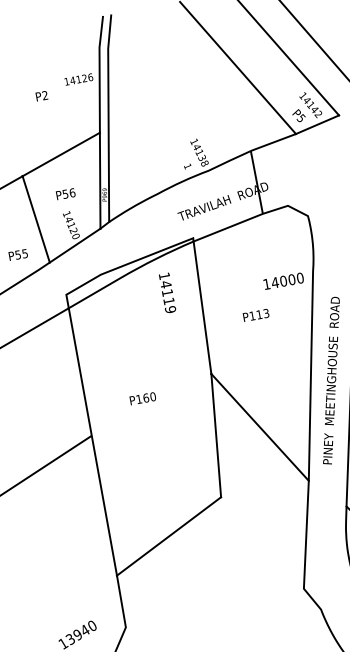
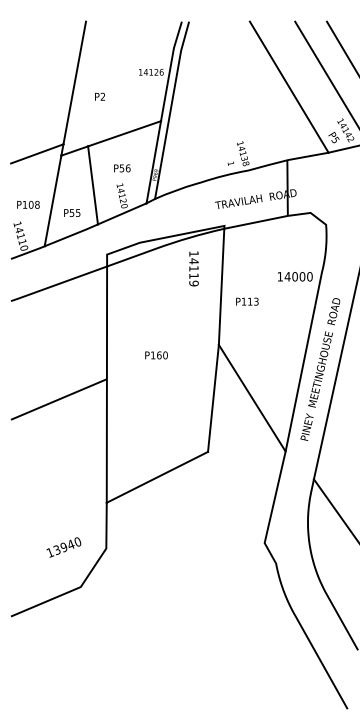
text: (41, 95) -> (99, 96), moved
text: (256, 315) -> (247, 301), moved

